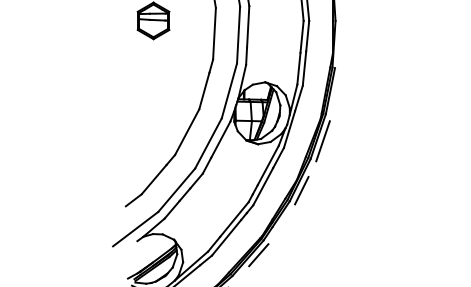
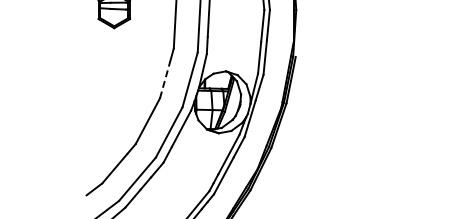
line: (204, 90) -> (165, 79), solid -> dashed
line: (322, 141) -> (283, 130), removed
line: (301, 190) -> (262, 179), removed

